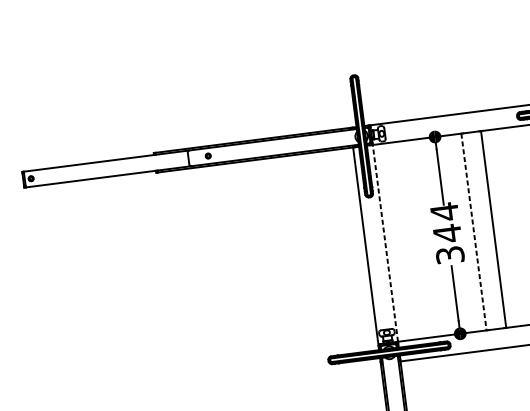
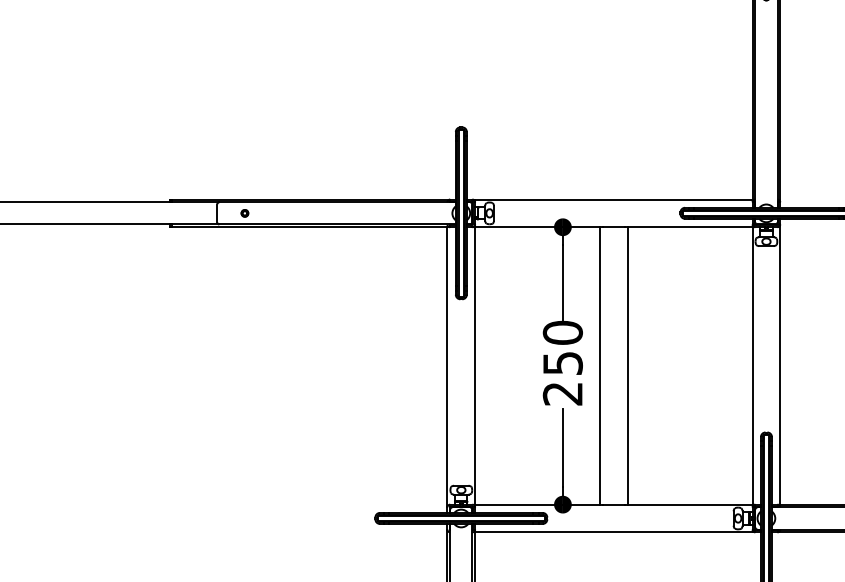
line: (473, 231) -> (599, 365), dashed -> solid
text: (447, 232) -> (562, 362), 344 -> 250
line: (385, 243) -> (475, 365), dashed -> solid

